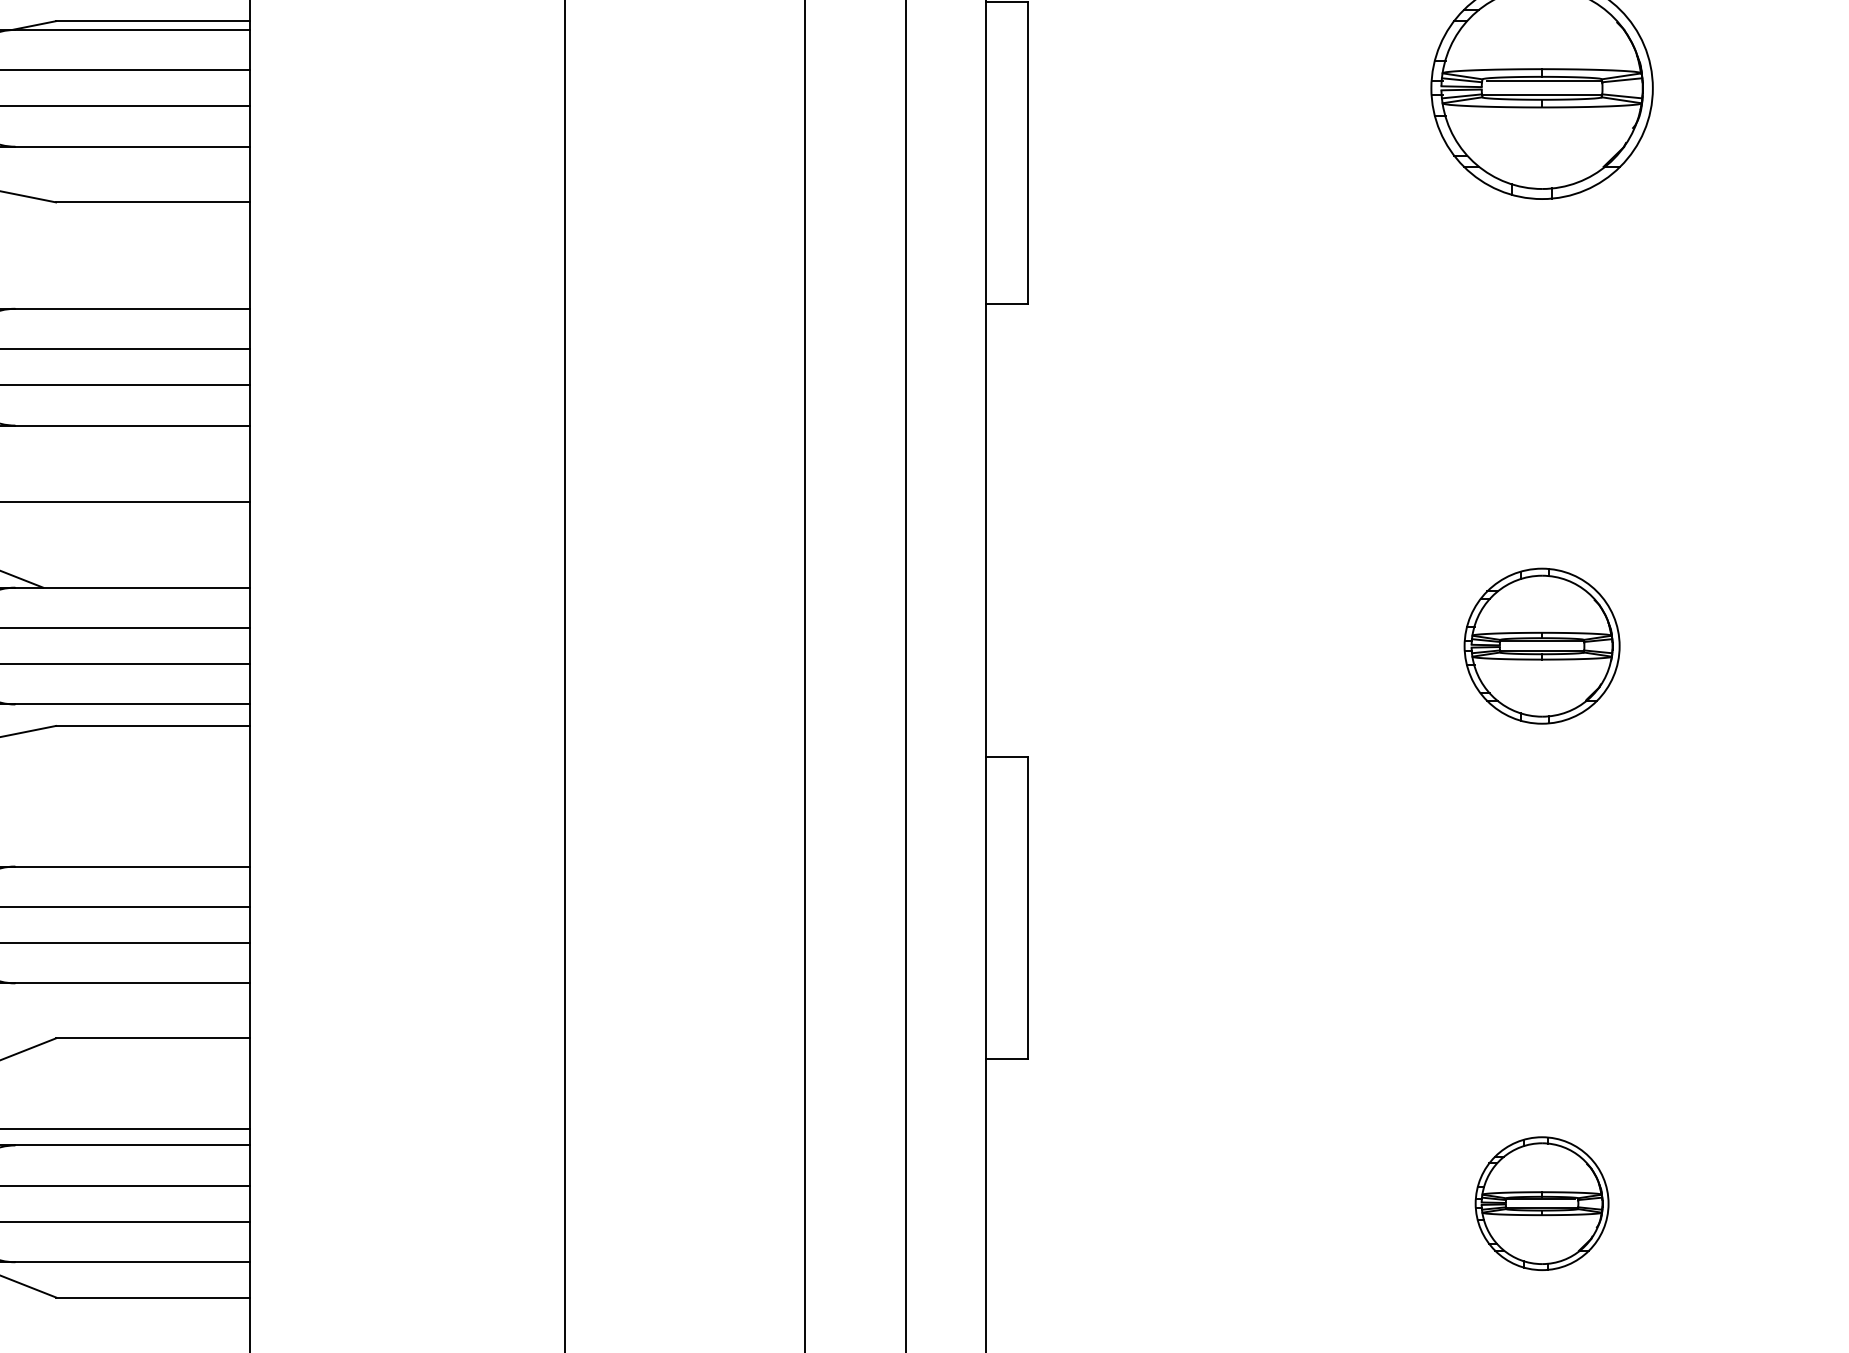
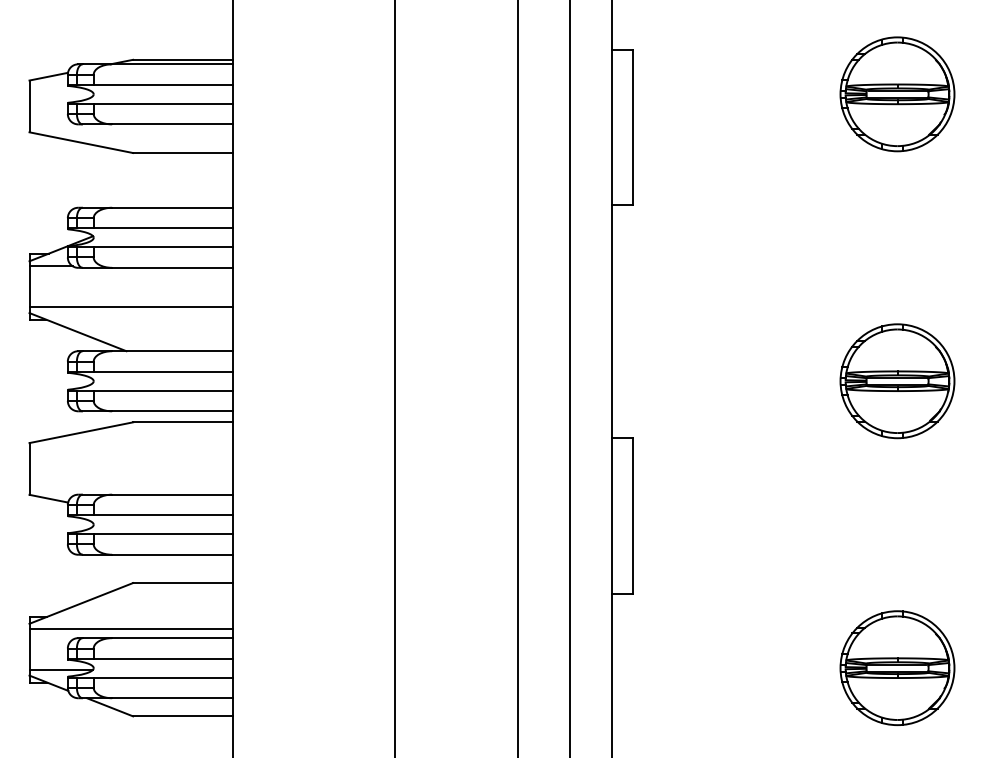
part: (1542, 646) -> (897, 381), size x1.43
part: (1542, 1202) -> (897, 667), size x1.67

